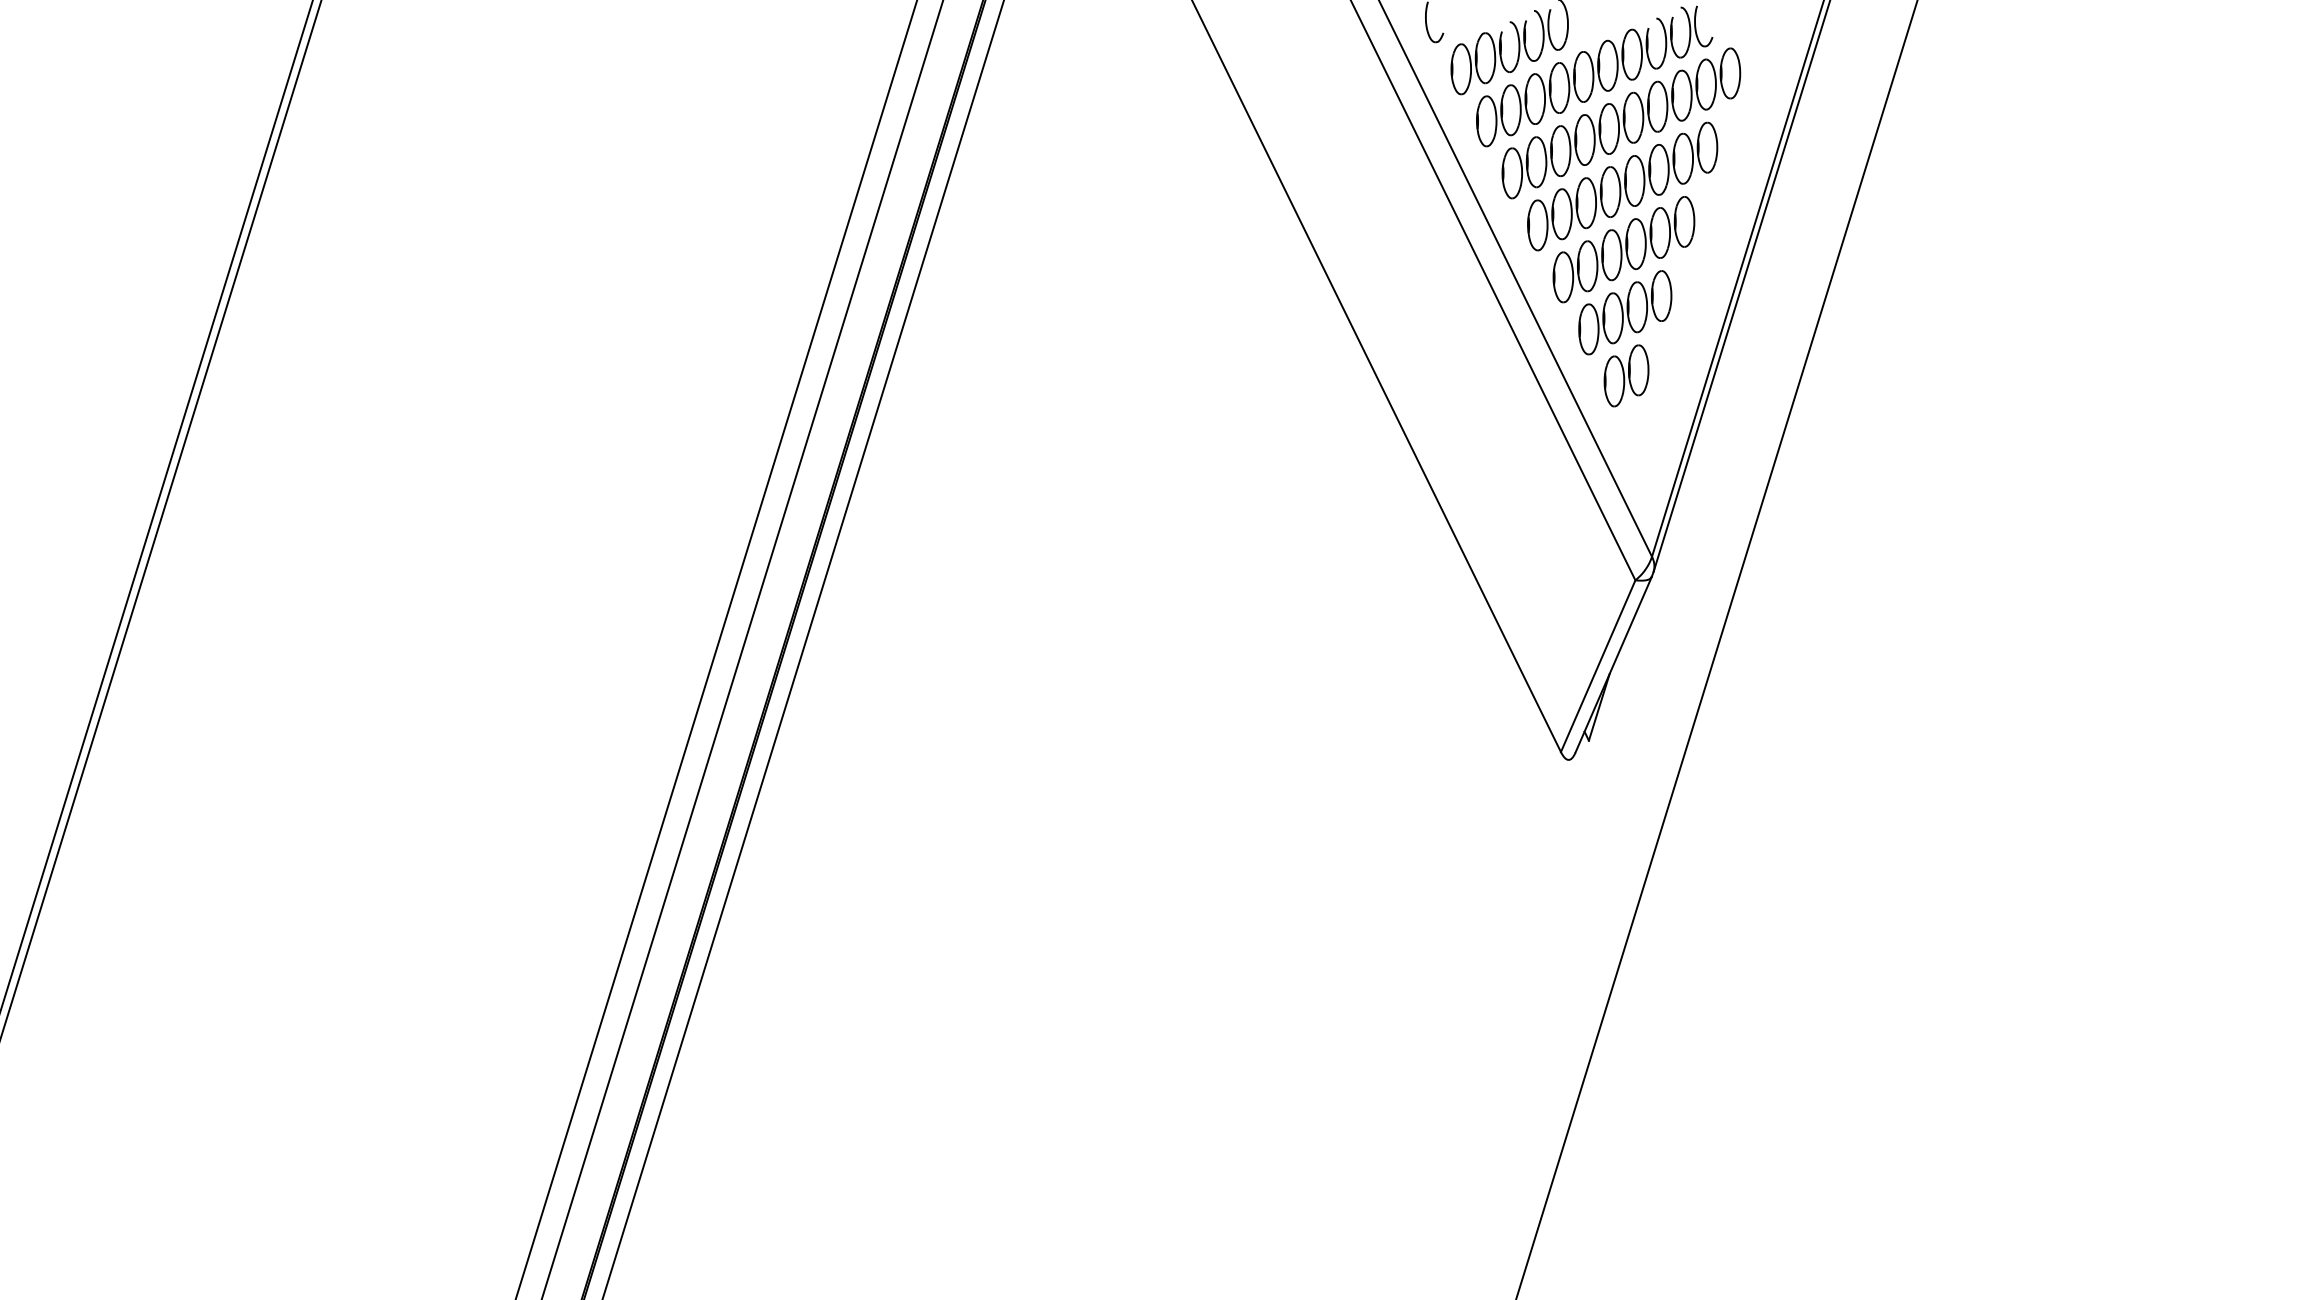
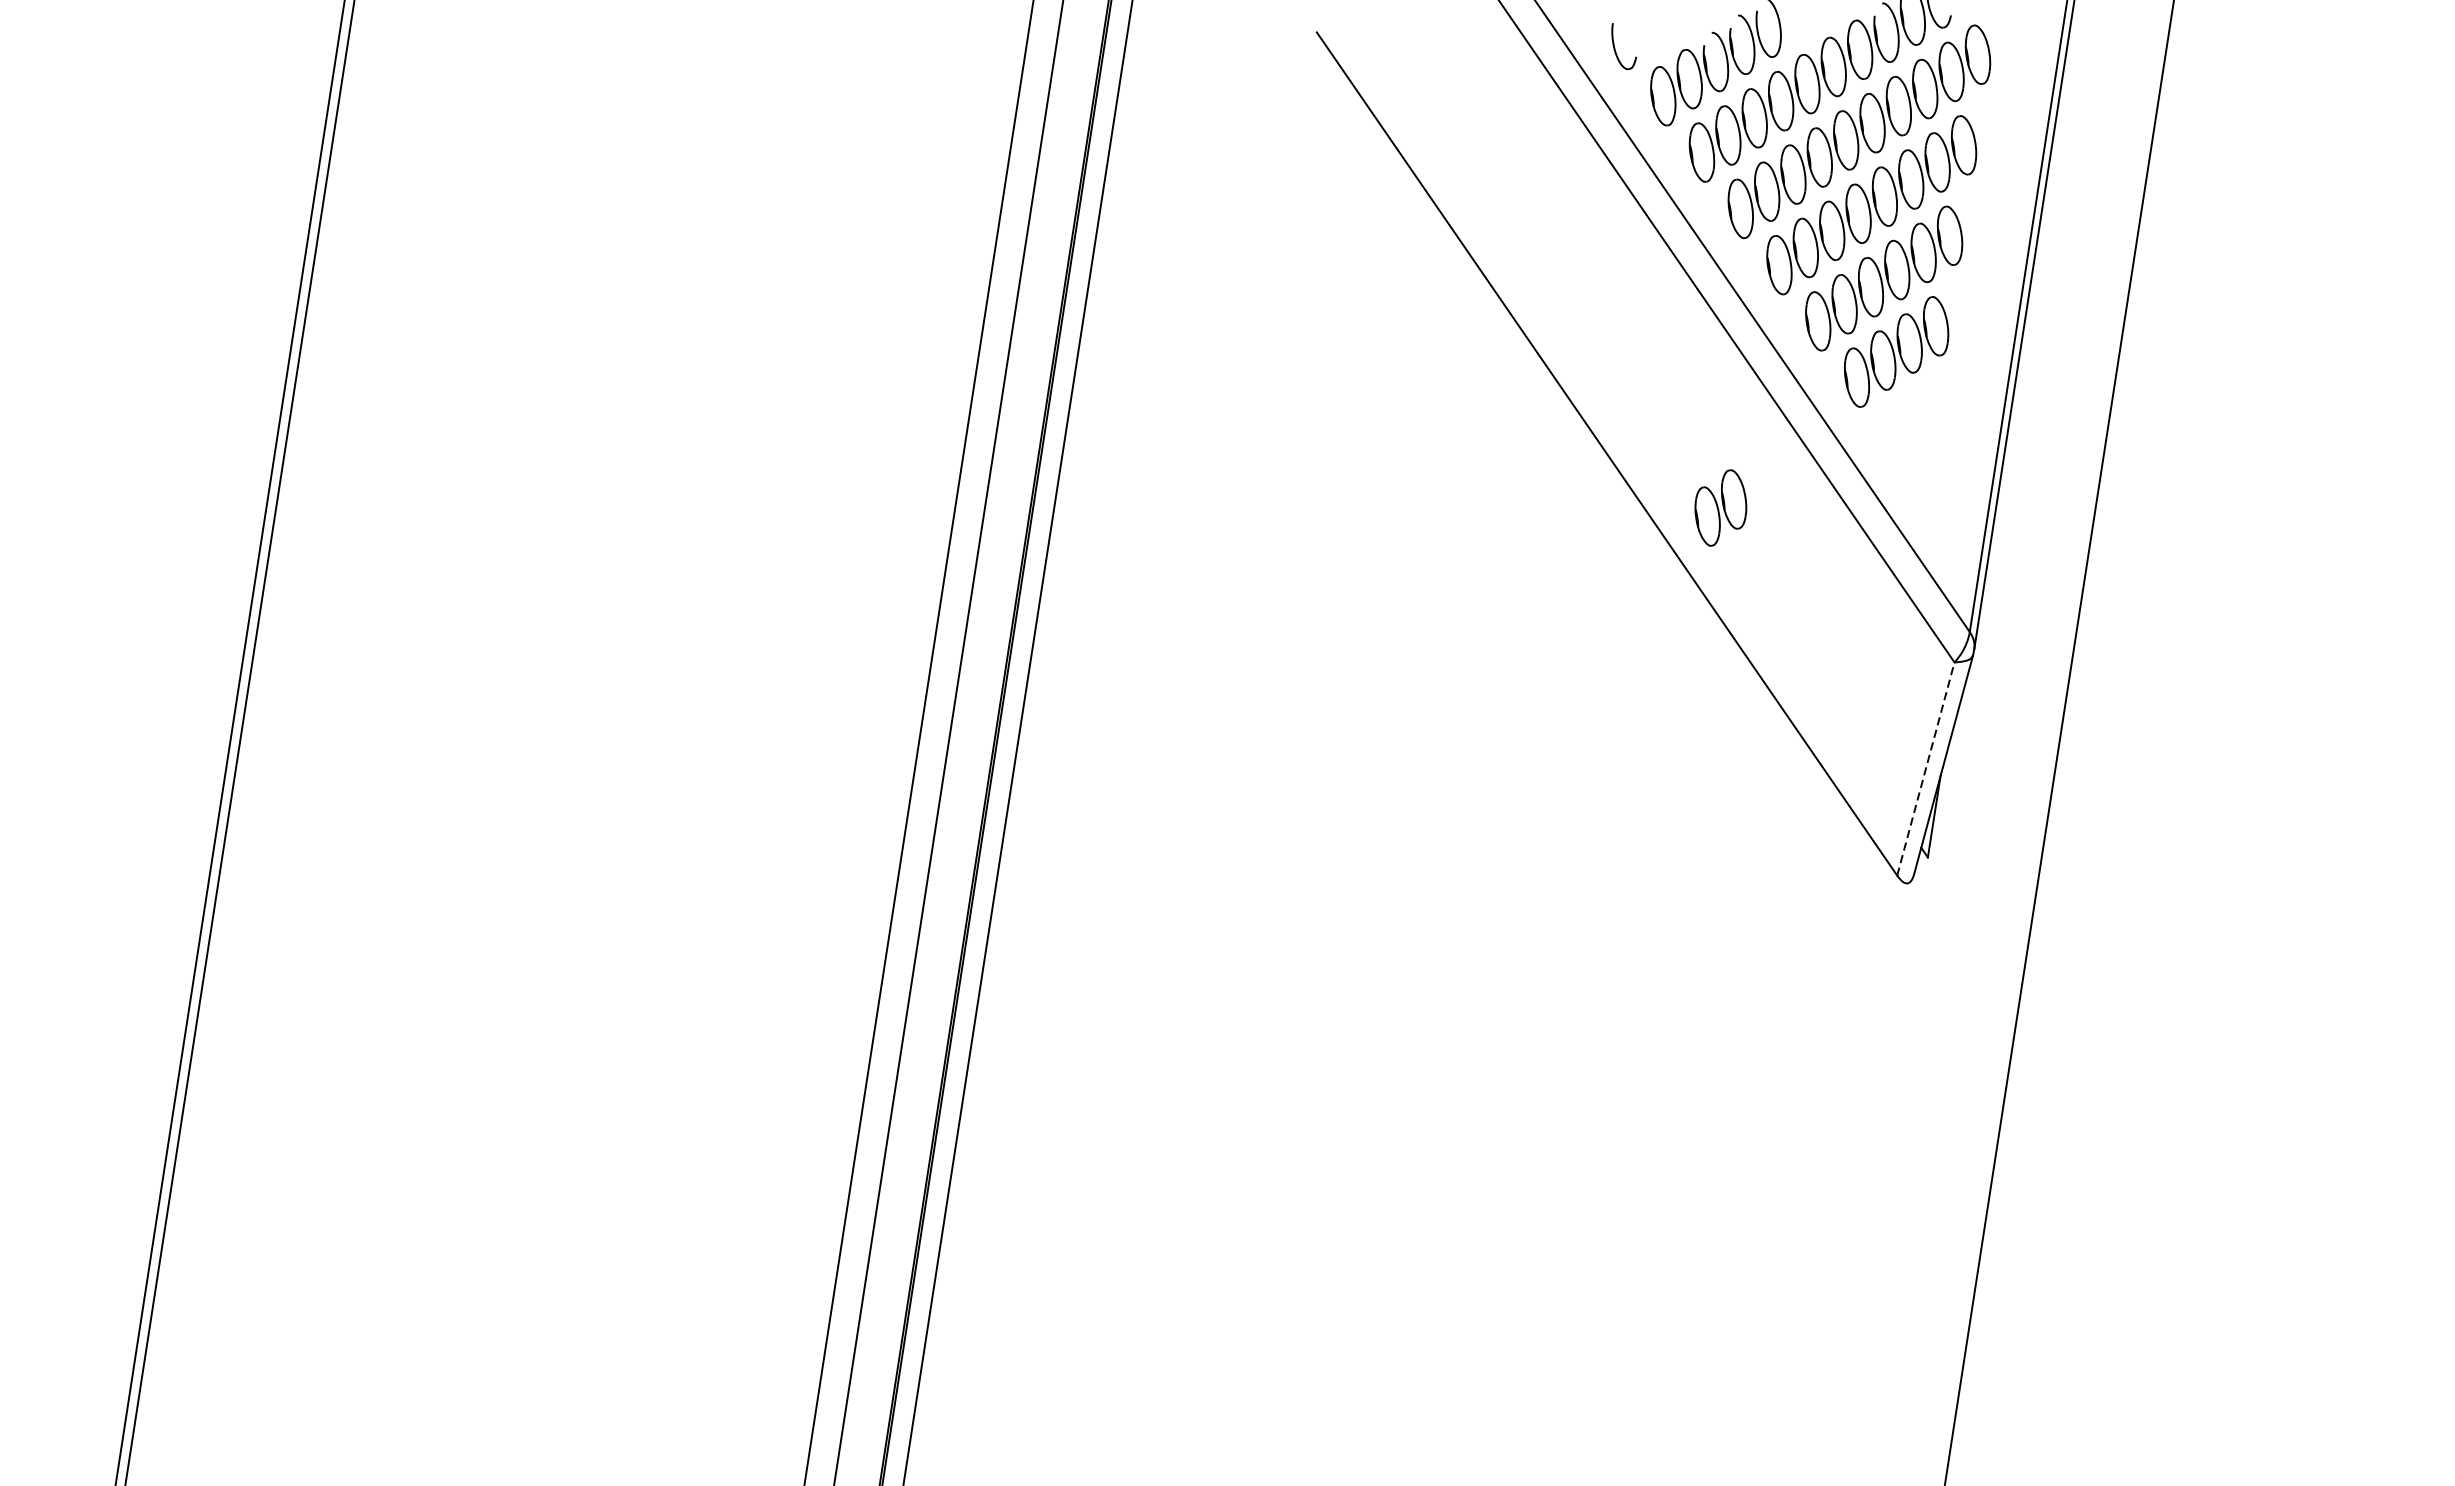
part: (1626, 375) -> (1720, 507), moved
line: (1598, 666) -> (1926, 769), solid -> dashed

